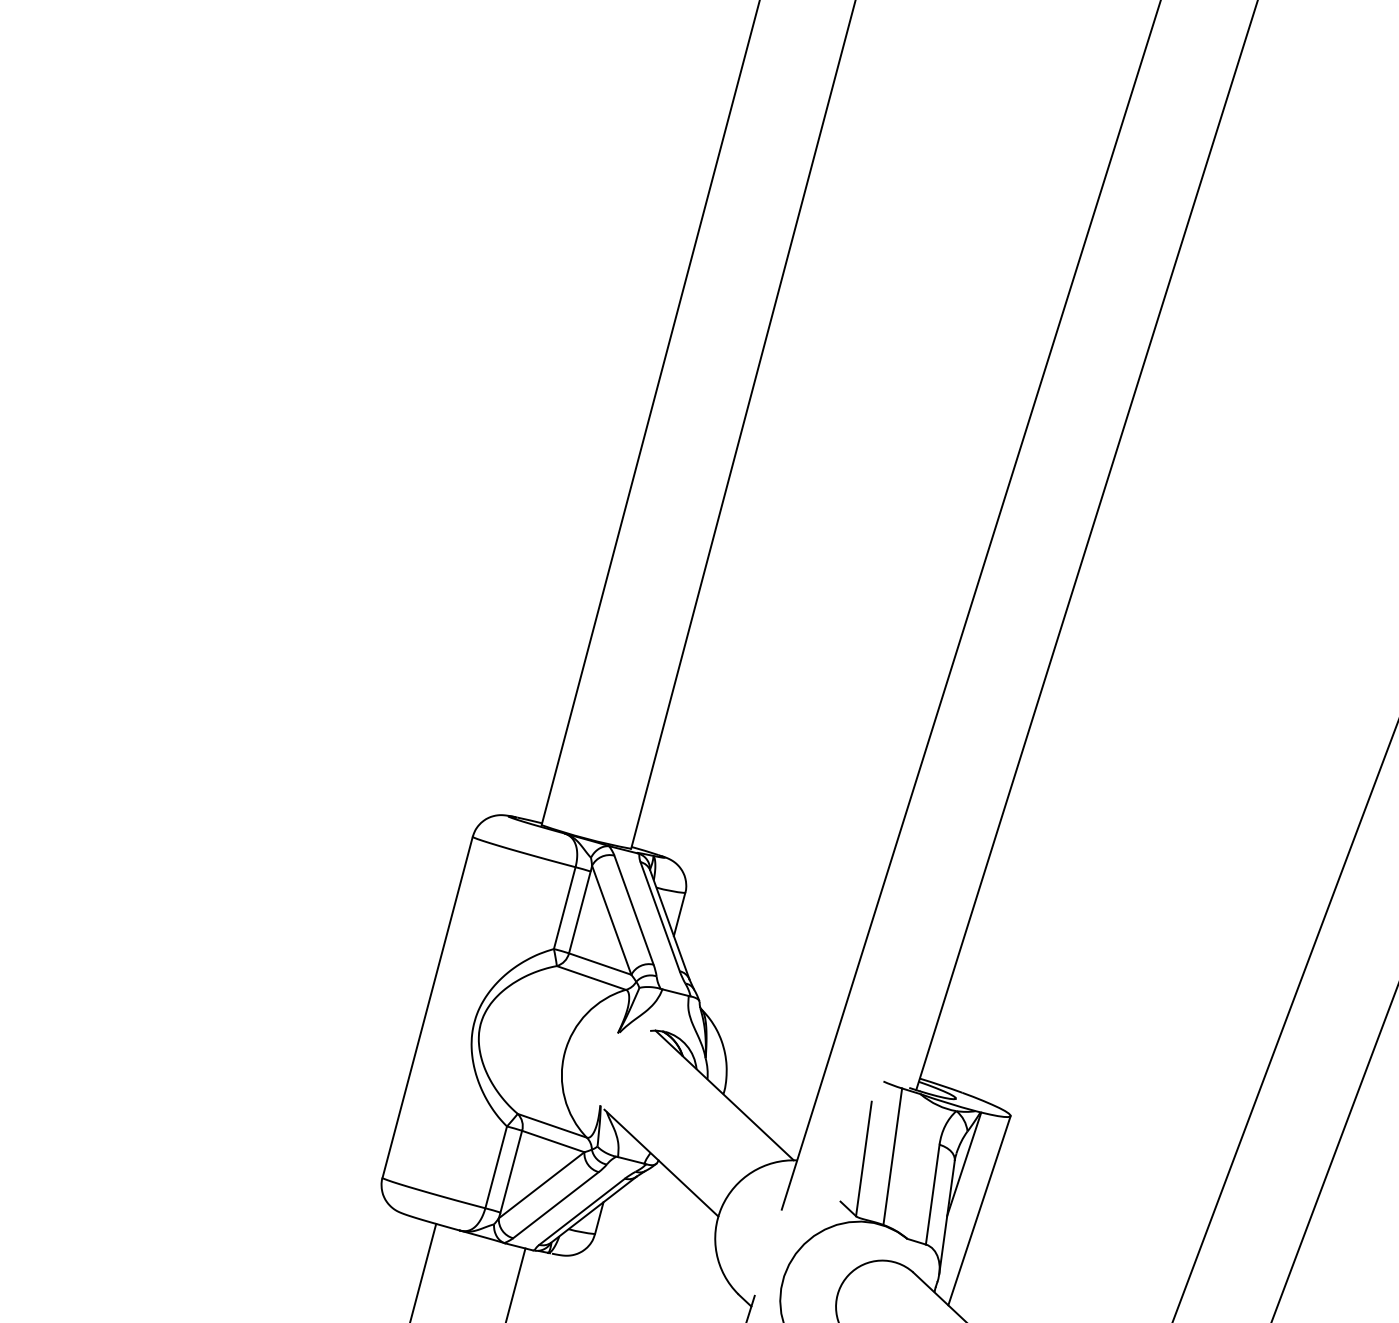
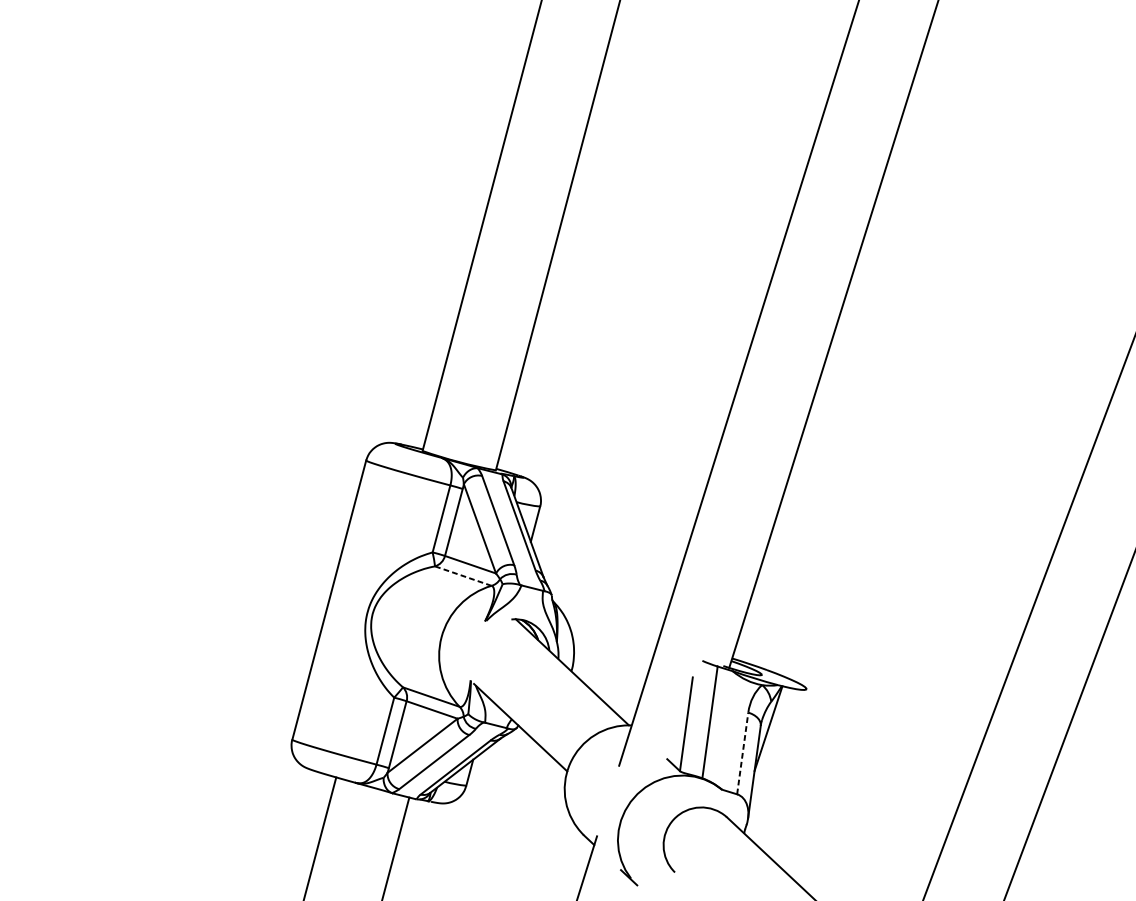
line: (591, 977) -> (463, 575), solid -> dashed
line: (932, 1194) -> (742, 753), solid -> dashed
line: (979, 1210) -> (781, 766), removed

